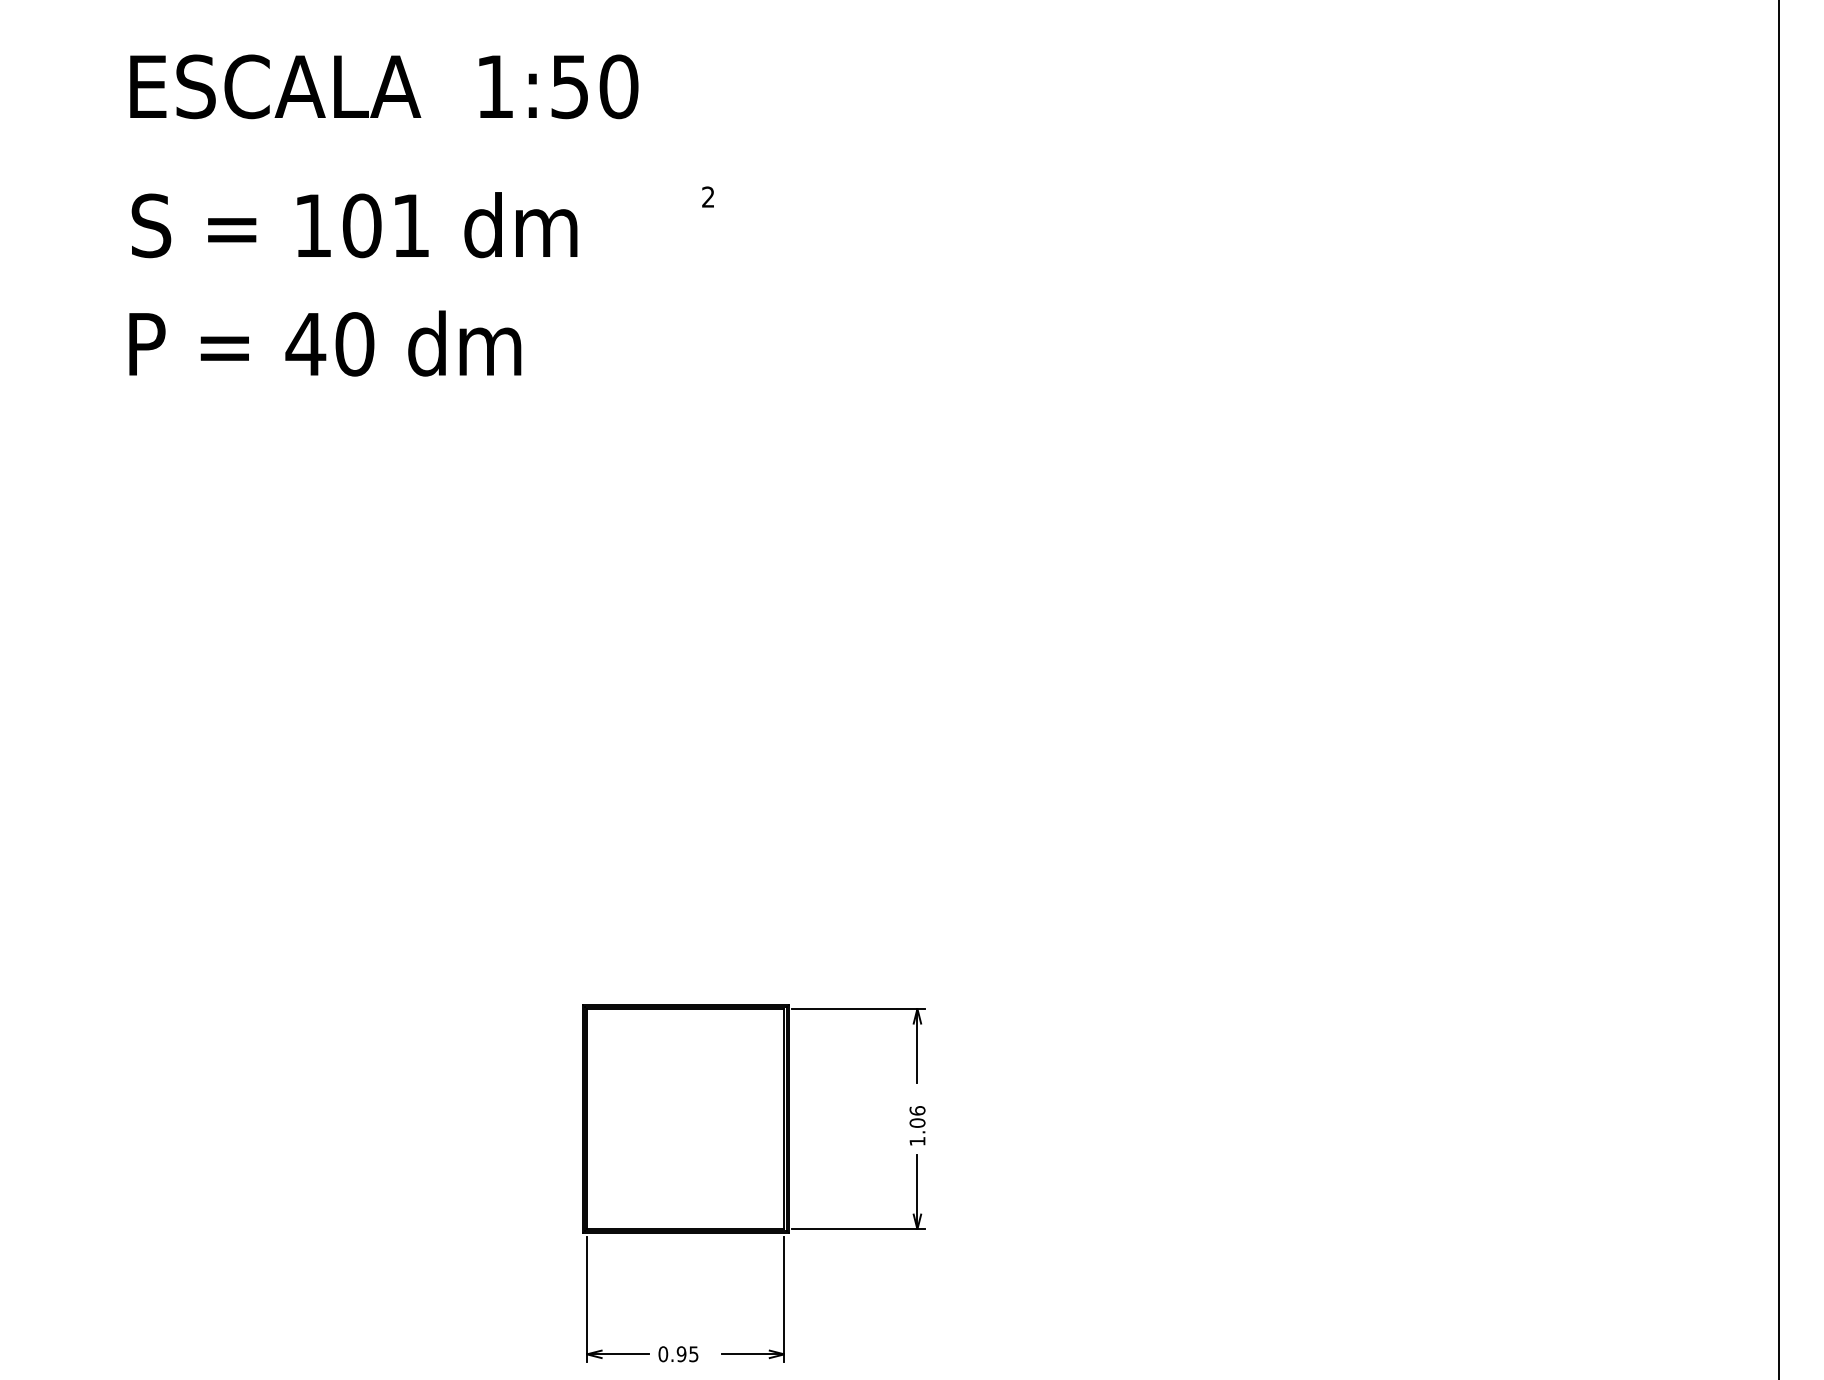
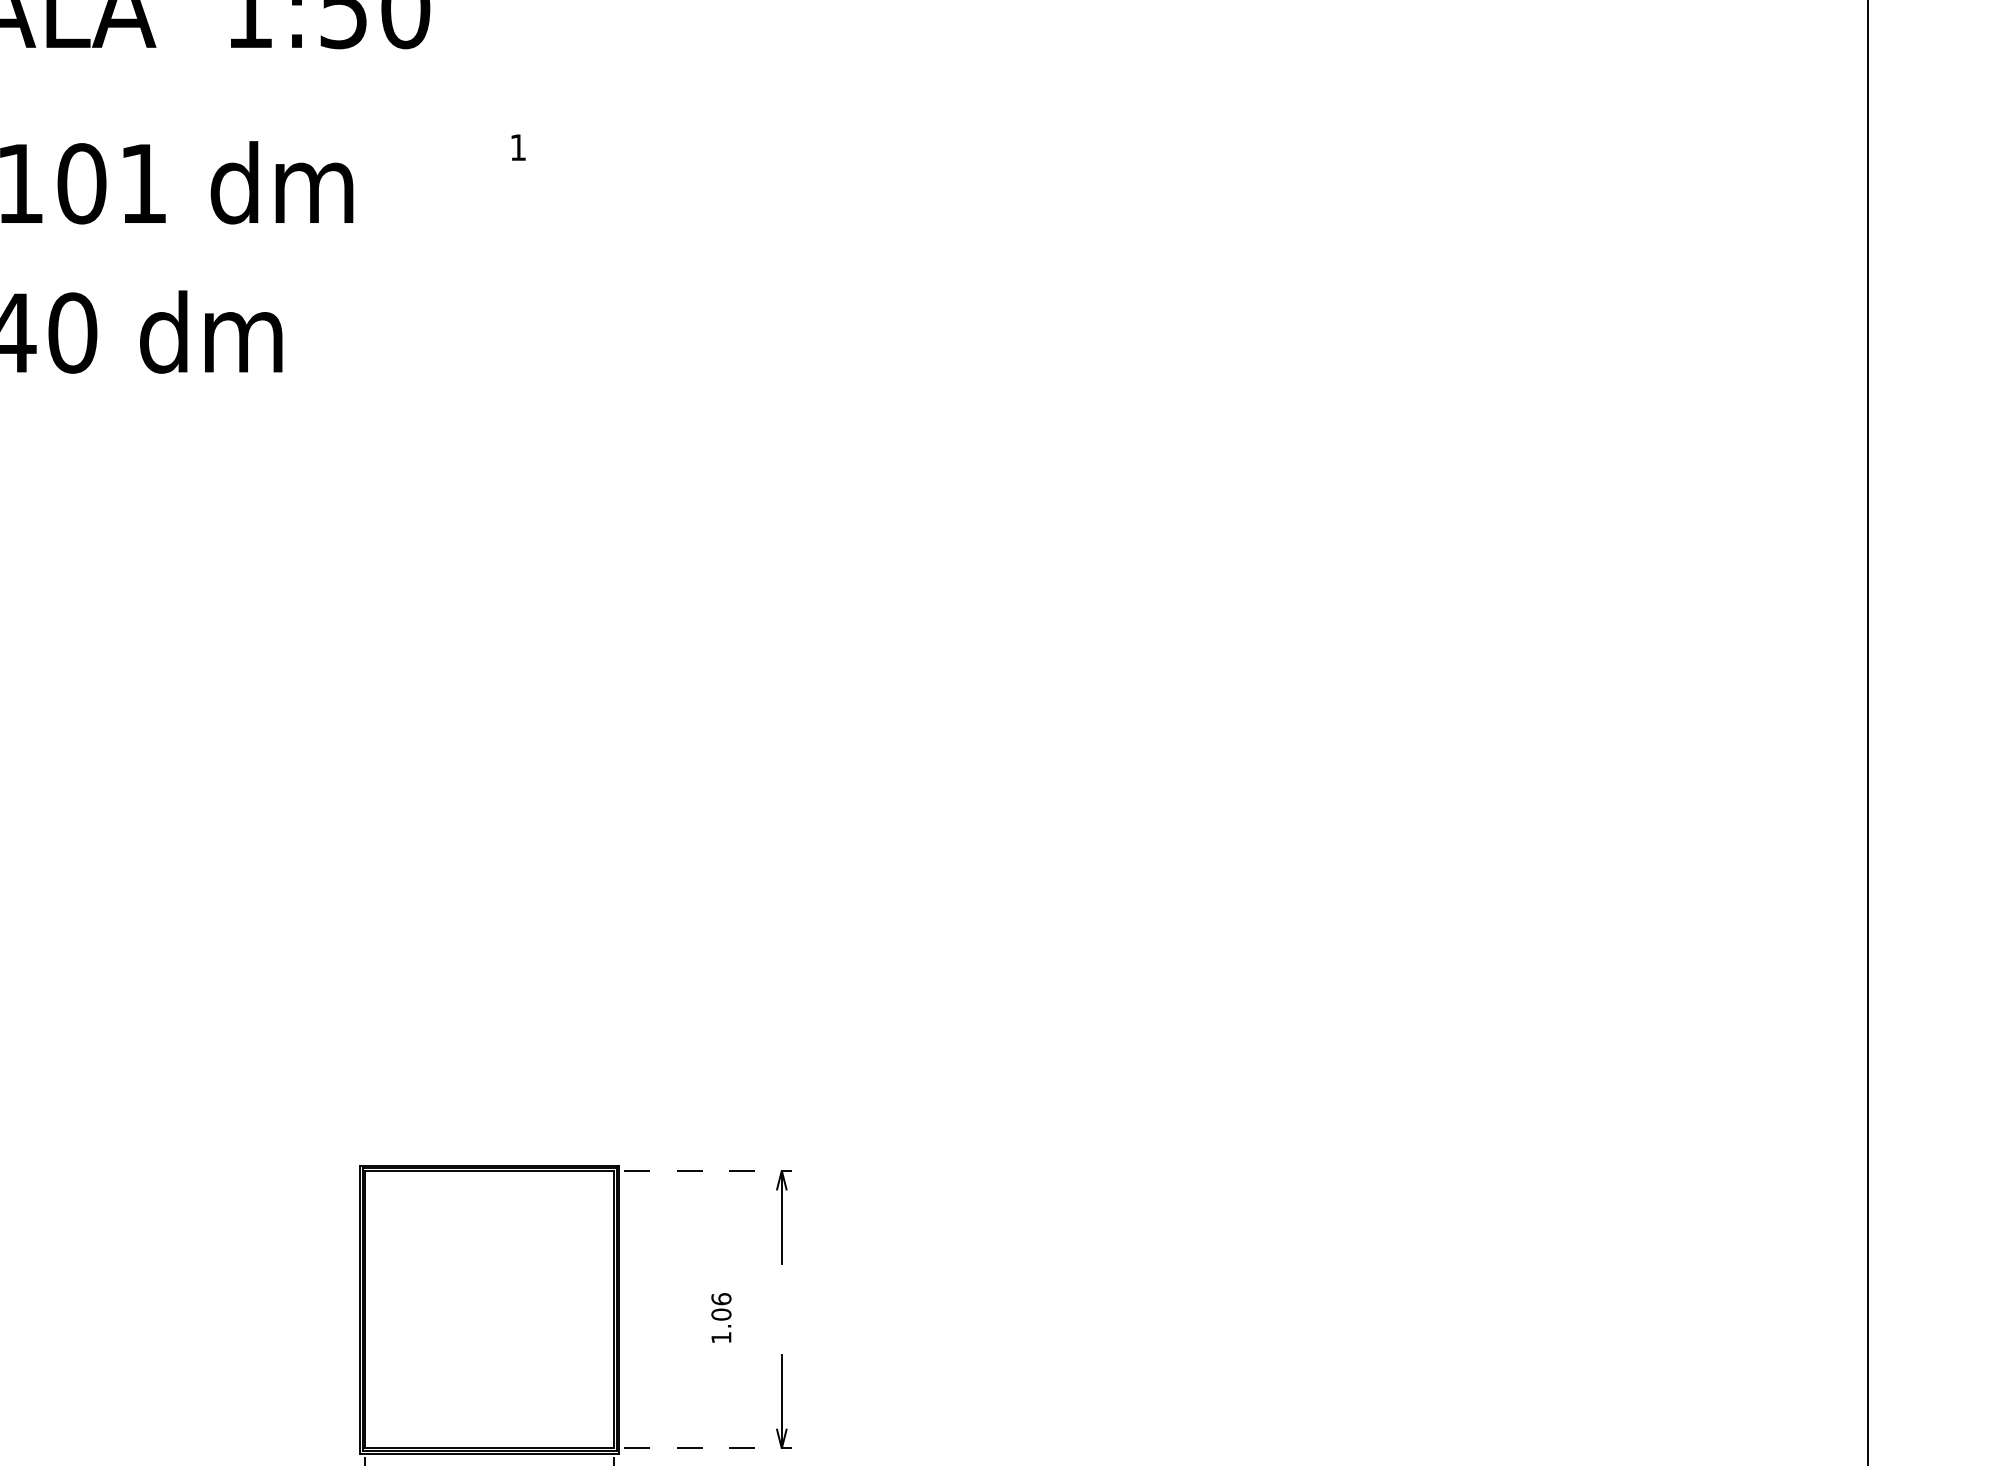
text: (708, 196) -> (518, 146), 2 -> 1
line: (858, 1008) -> (707, 1170), solid -> dashed
text: (917, 1125) -> (721, 1317), moved
line: (858, 1229) -> (707, 1448), solid -> dashed

